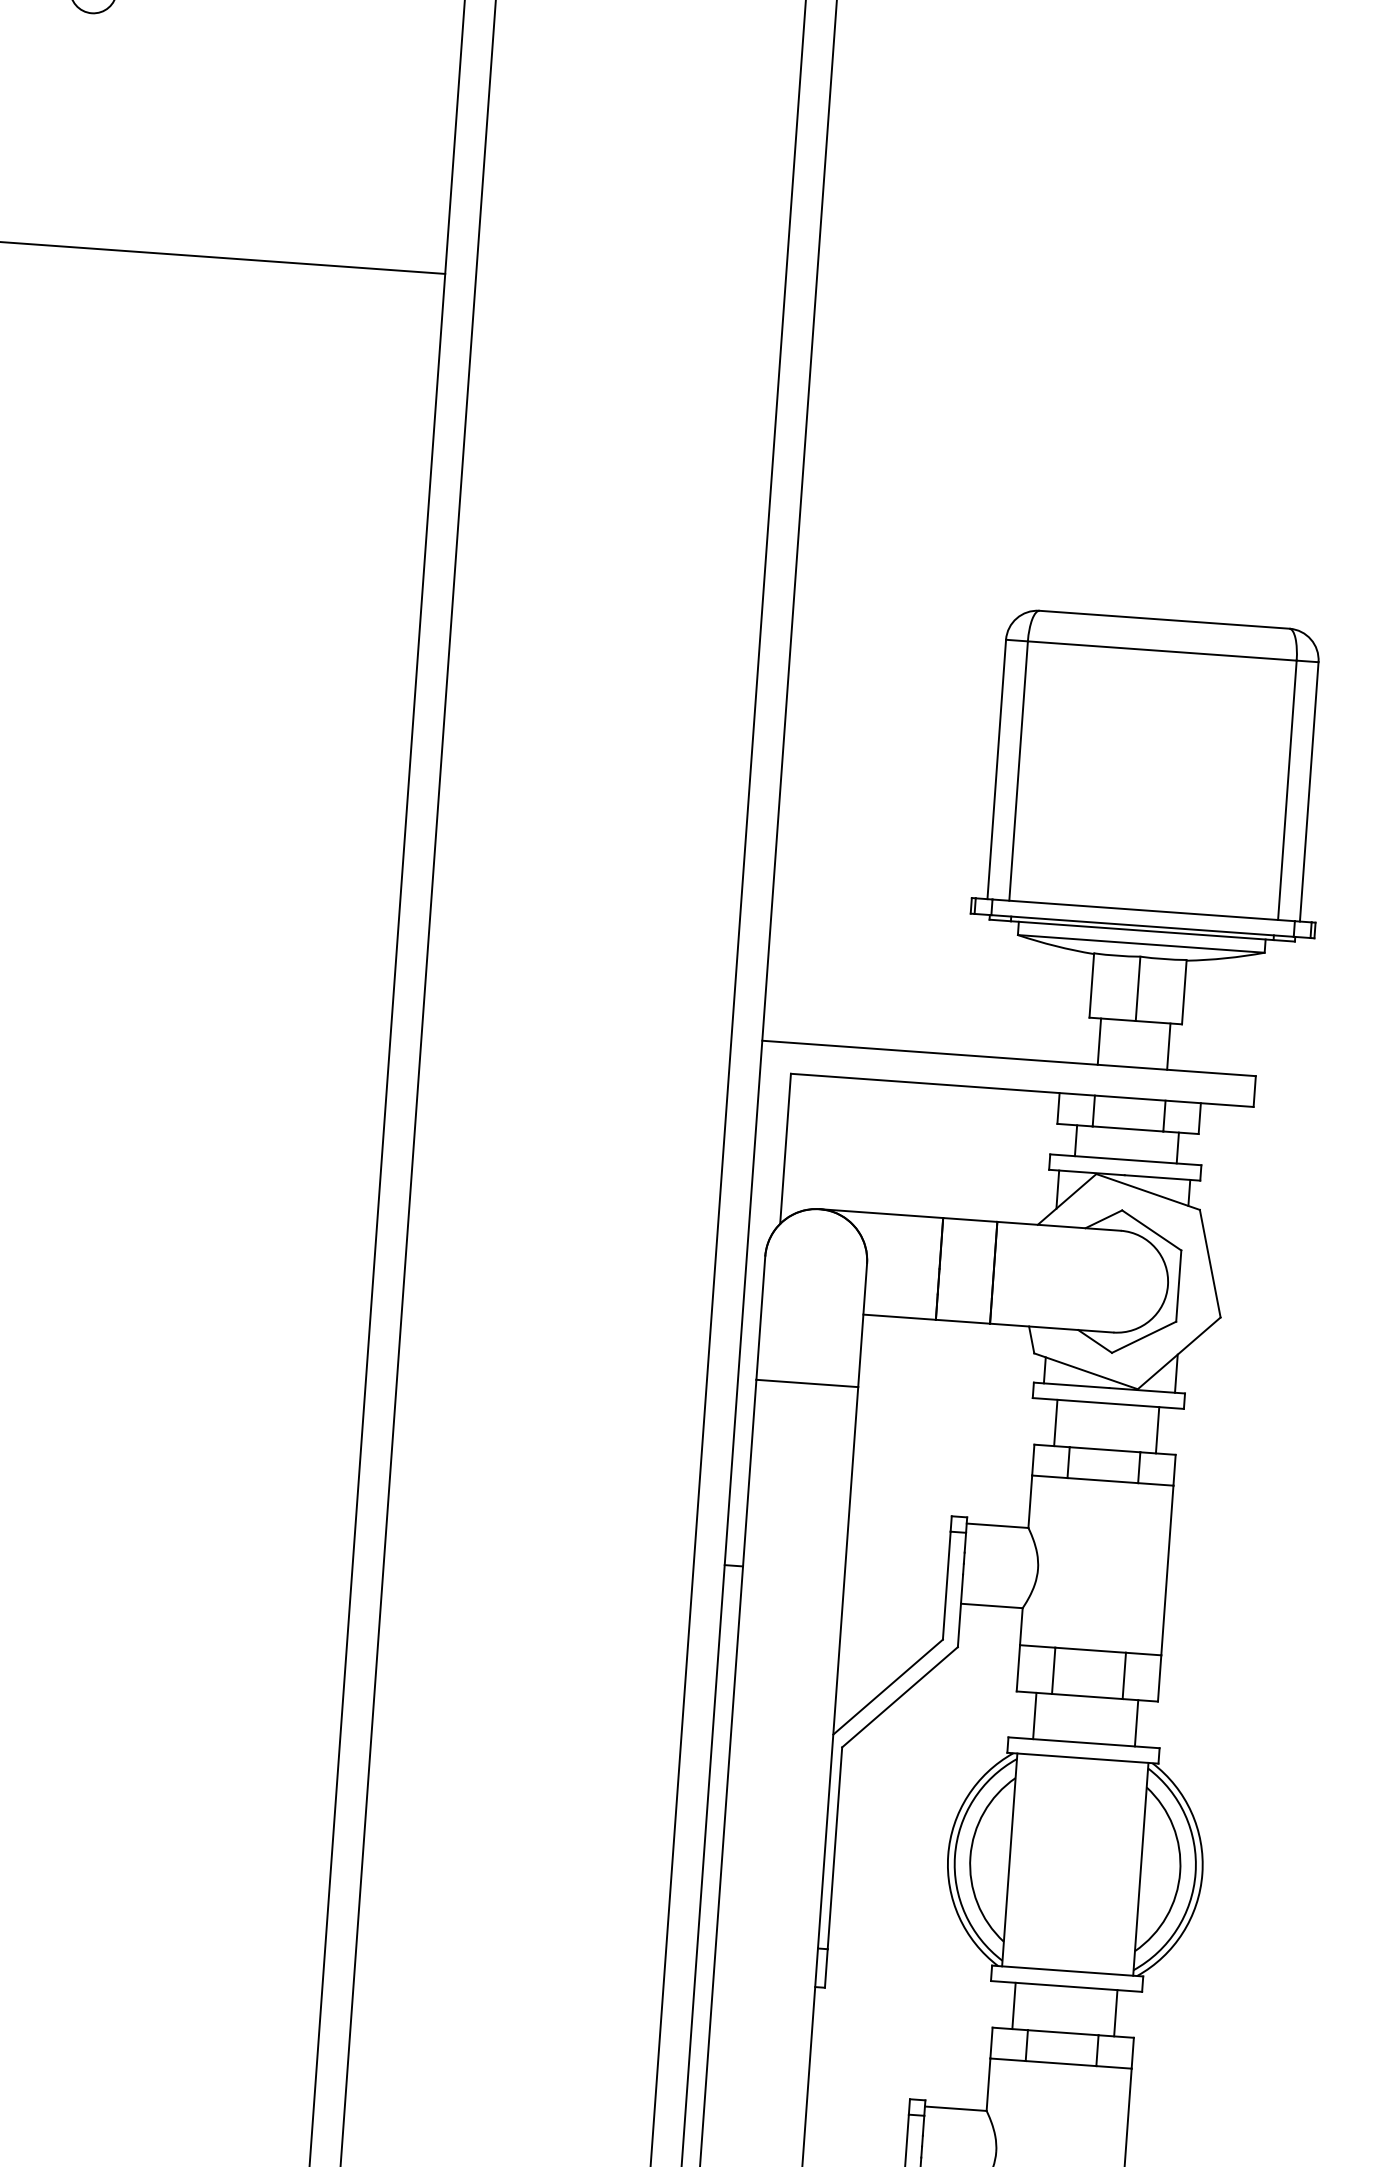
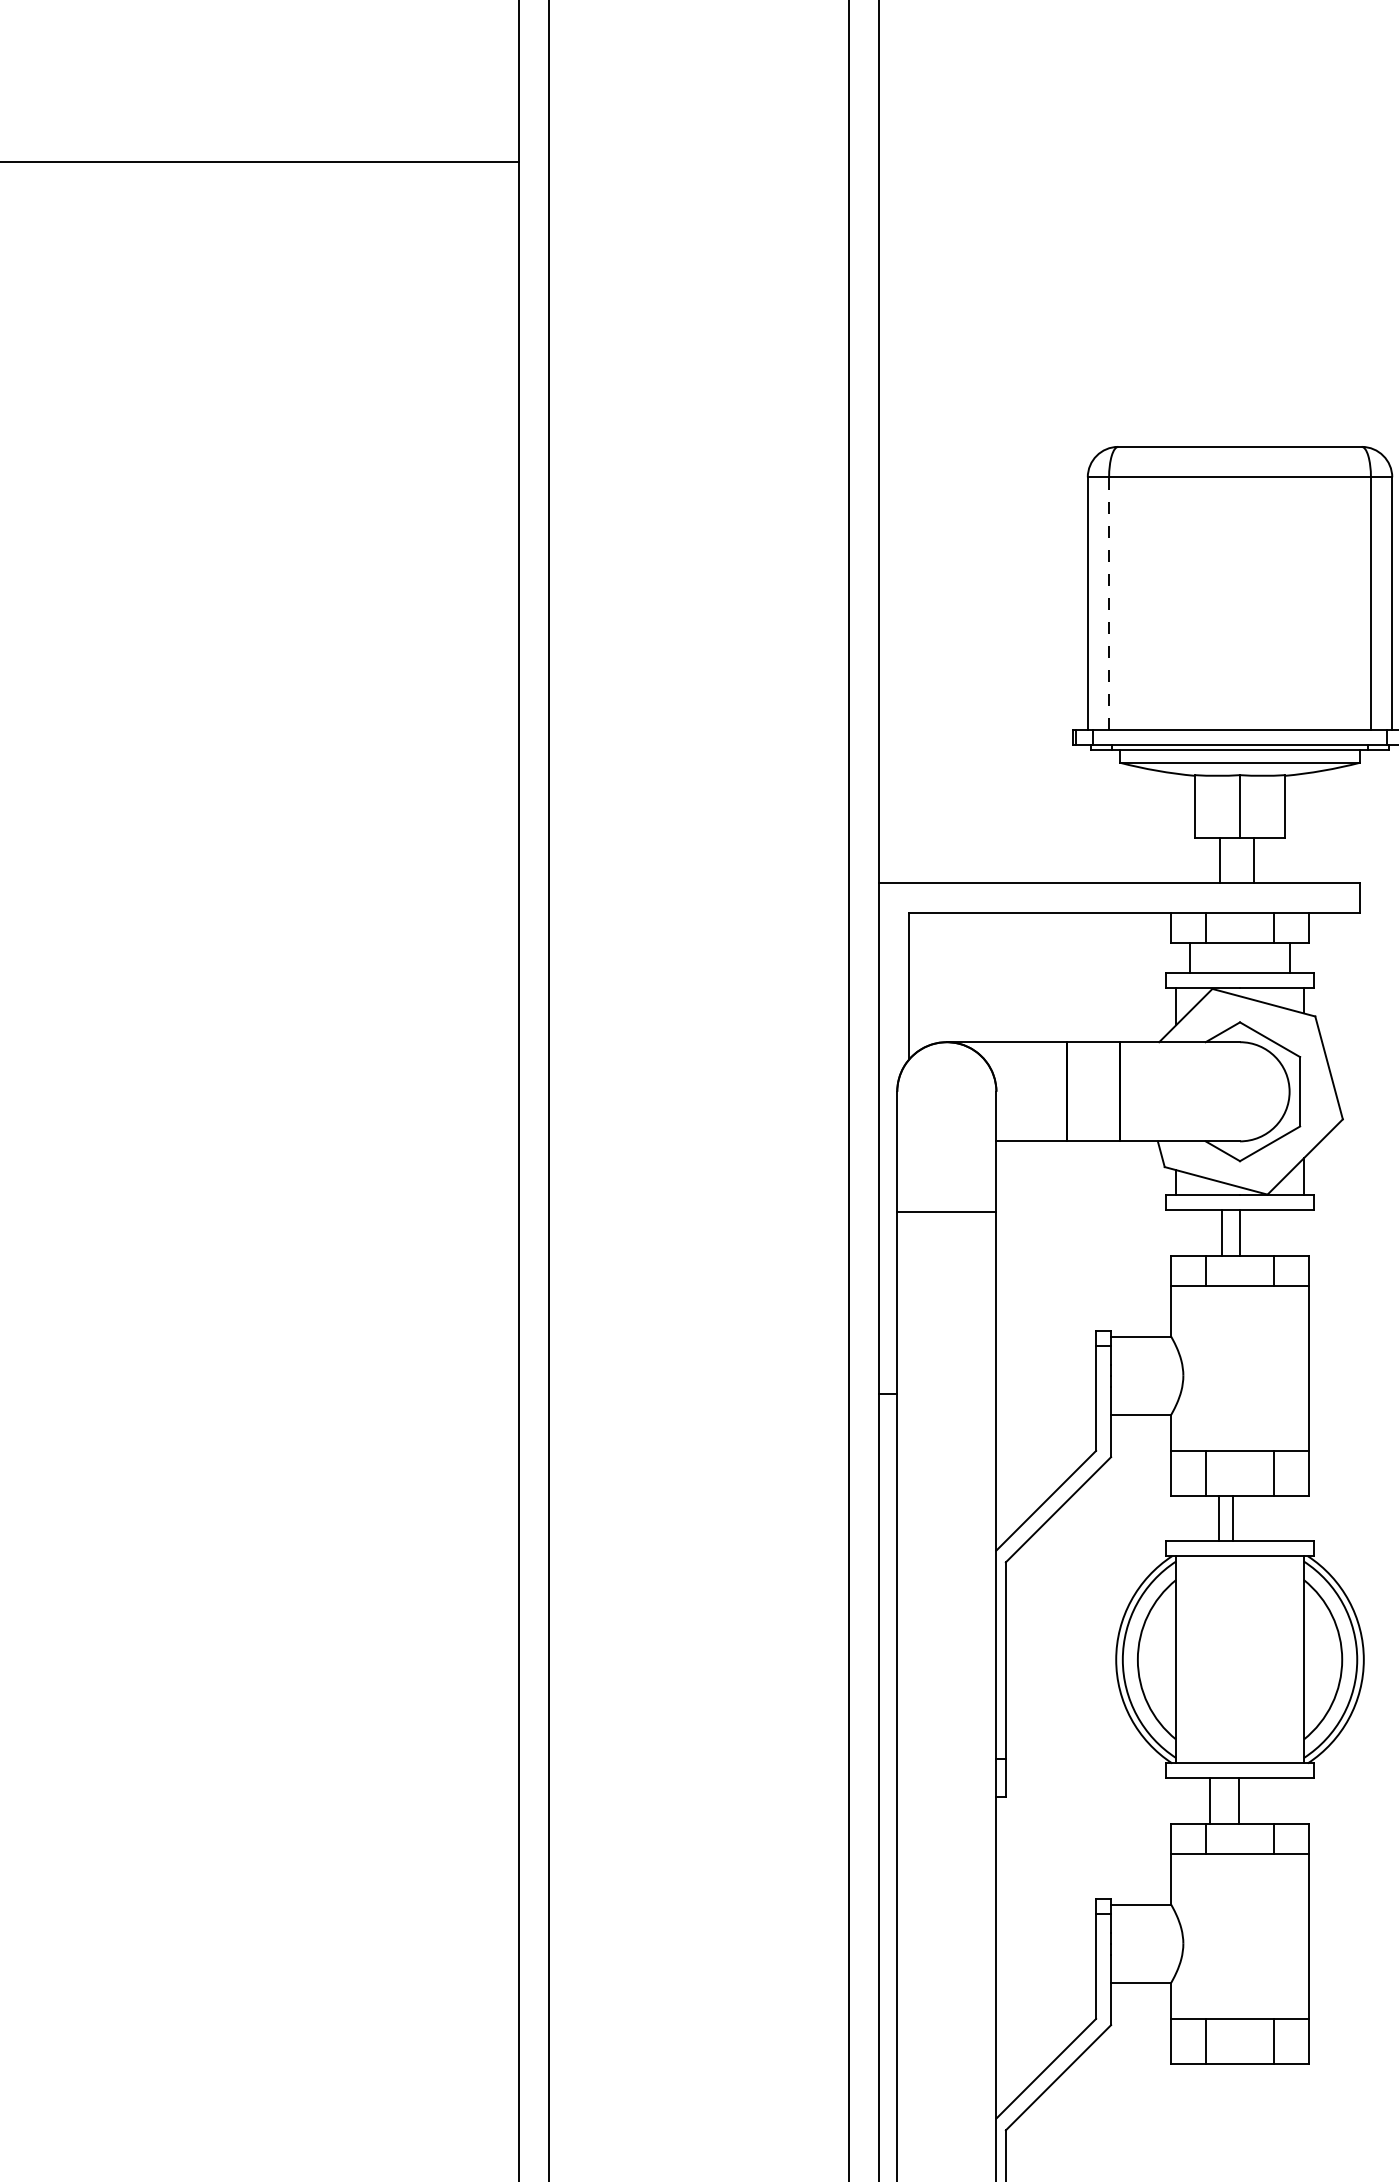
line: (1019, 770) -> (1109, 603), solid -> dashed
line: (1099, 1040) -> (1254, 859), moved
line: (1168, 1045) -> (1219, 859), moved
line: (1055, 1422) -> (1240, 1232), moved
line: (1157, 1429) -> (1221, 1232), moved
line: (1034, 1715) -> (1233, 1518), moved
line: (1136, 1723) -> (1218, 1518), moved
line: (1014, 2005) -> (1239, 1800), moved
line: (1115, 2012) -> (1209, 1800), moved

